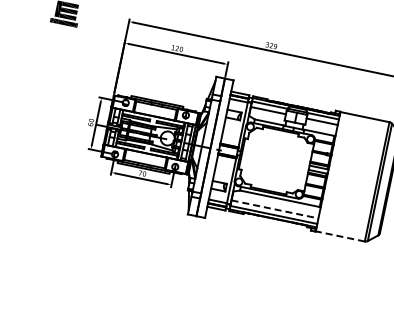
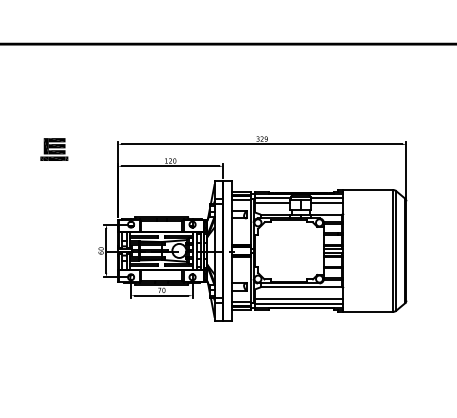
line: (275, 209) -> (299, 298), dashed -> solid
line: (339, 235) -> (367, 311), dashed -> solid

